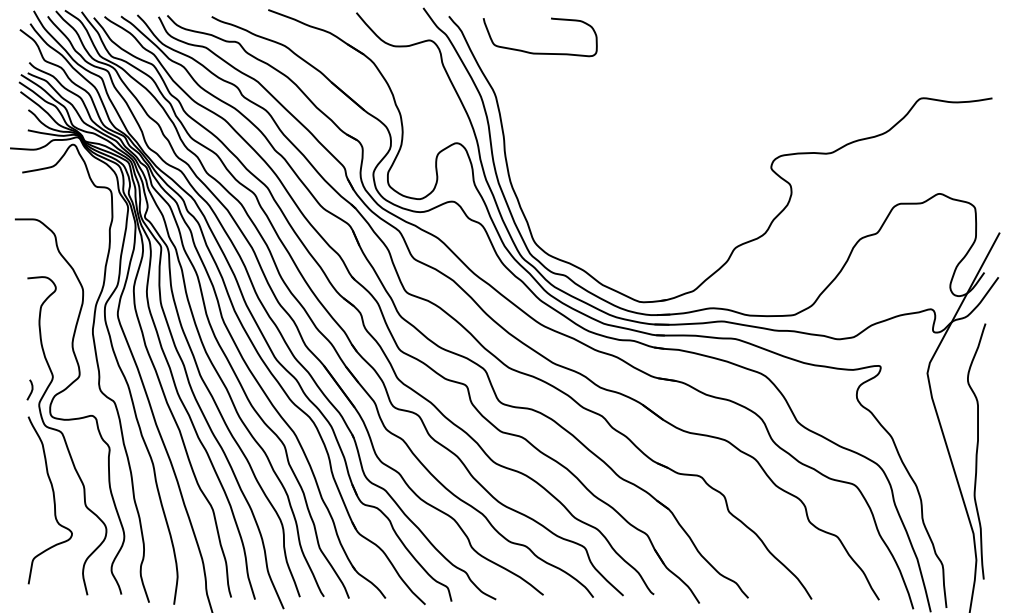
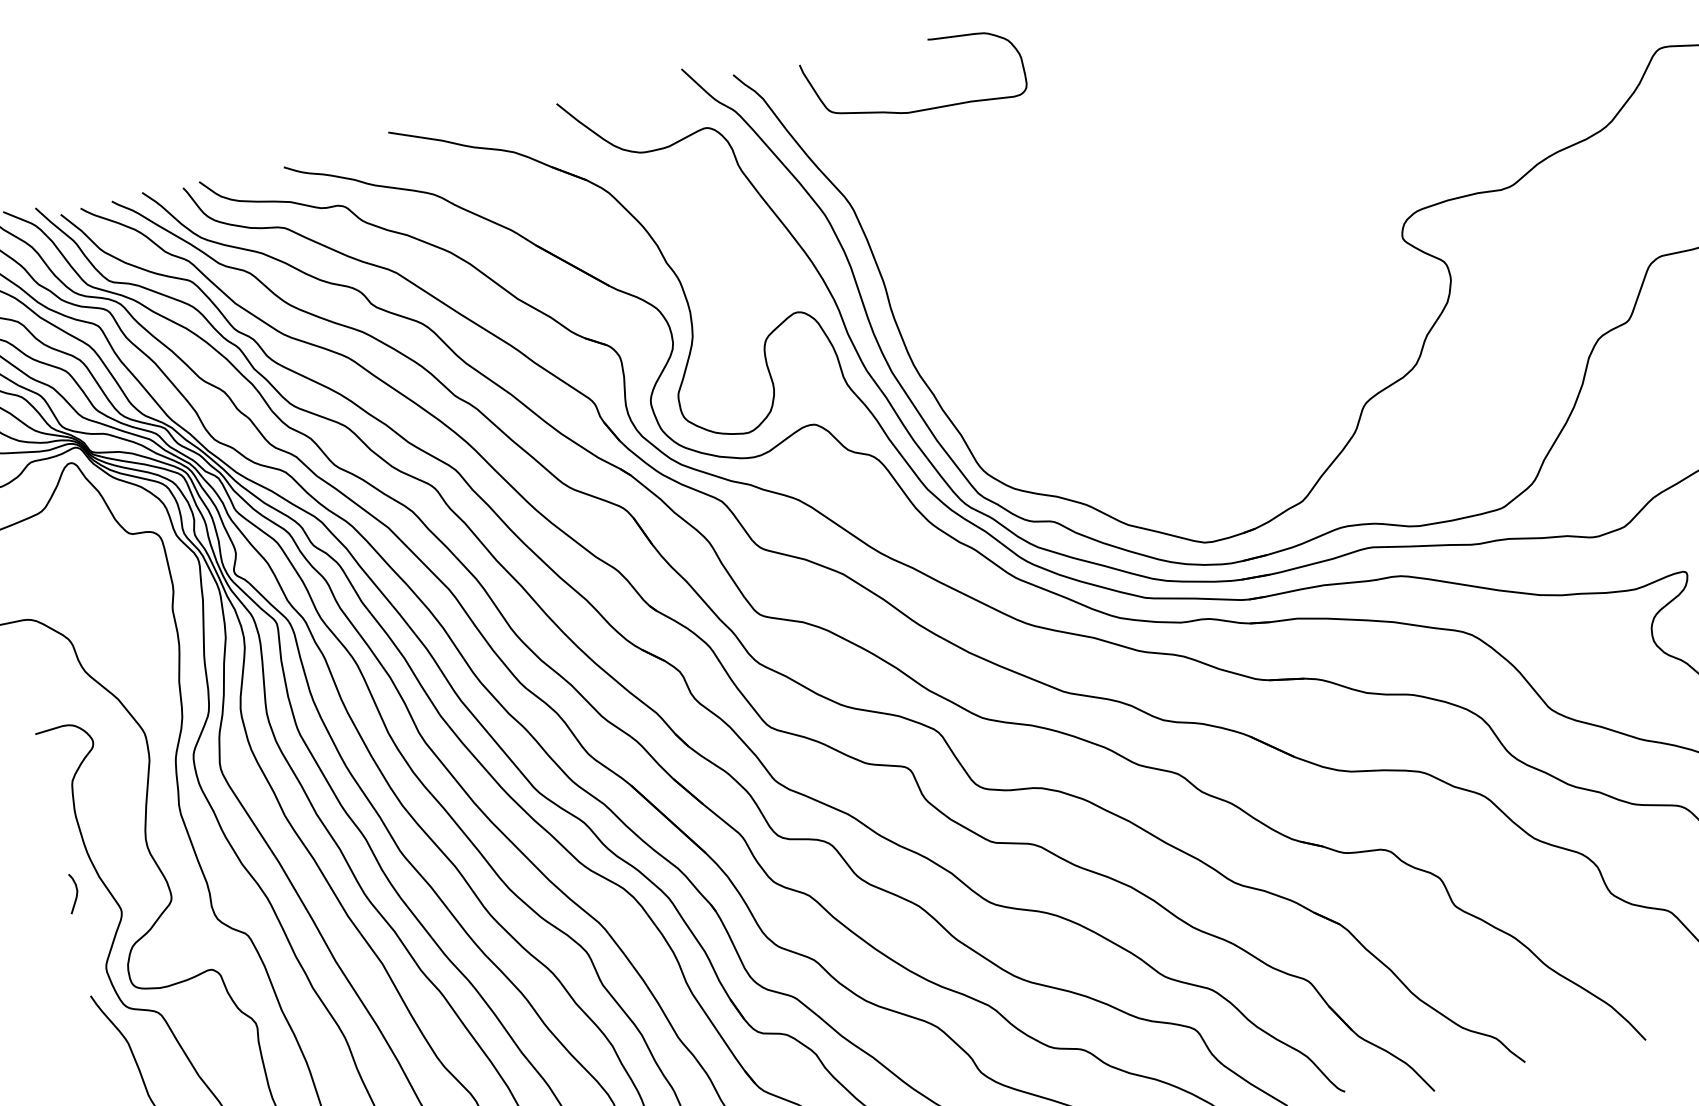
curve: (31, 389) -> (75, 892), moved

